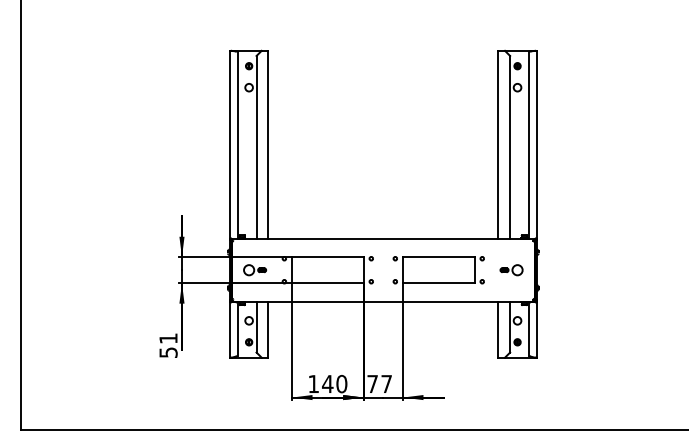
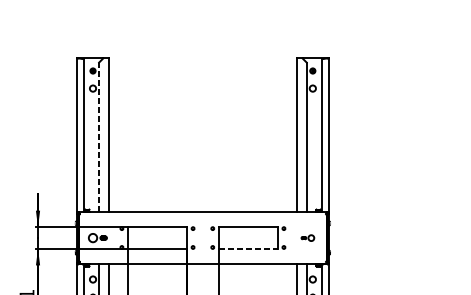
line: (256, 146) -> (99, 136), solid -> dashed
part: (511, 270) -> (307, 238), size x0.7
line: (438, 283) -> (248, 248), solid -> dashed

